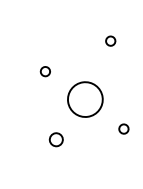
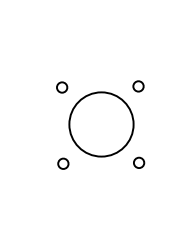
circle: (110, 41) -> (138, 86), moved
circle: (85, 99) -> (101, 124), size x1.67
circle: (56, 139) -> (63, 163), size x0.71

